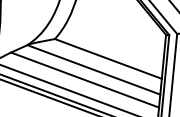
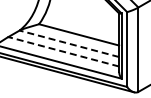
line: (94, 69) -> (69, 43), solid -> dashed
line: (84, 79) -> (63, 51), solid -> dashed

